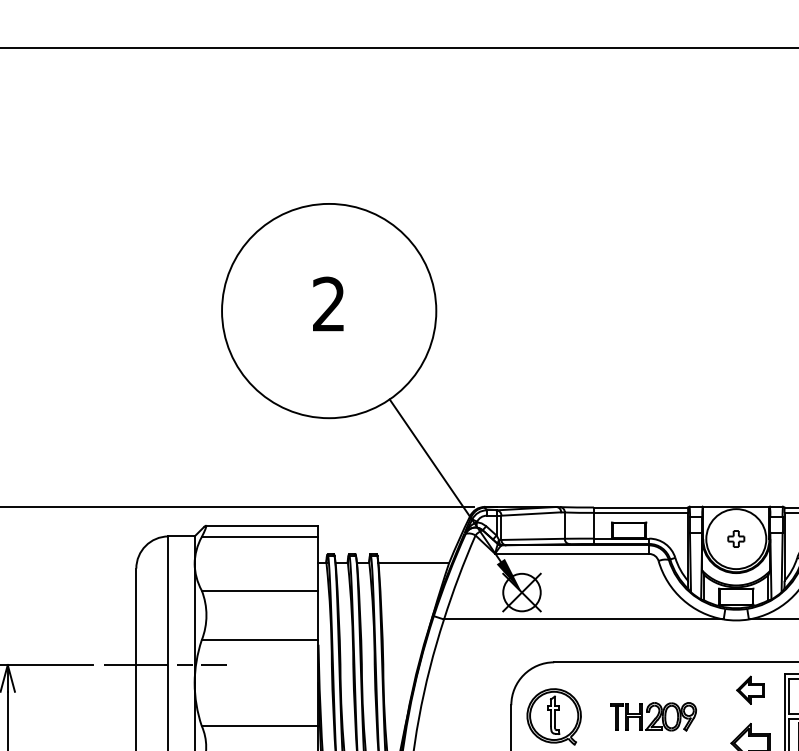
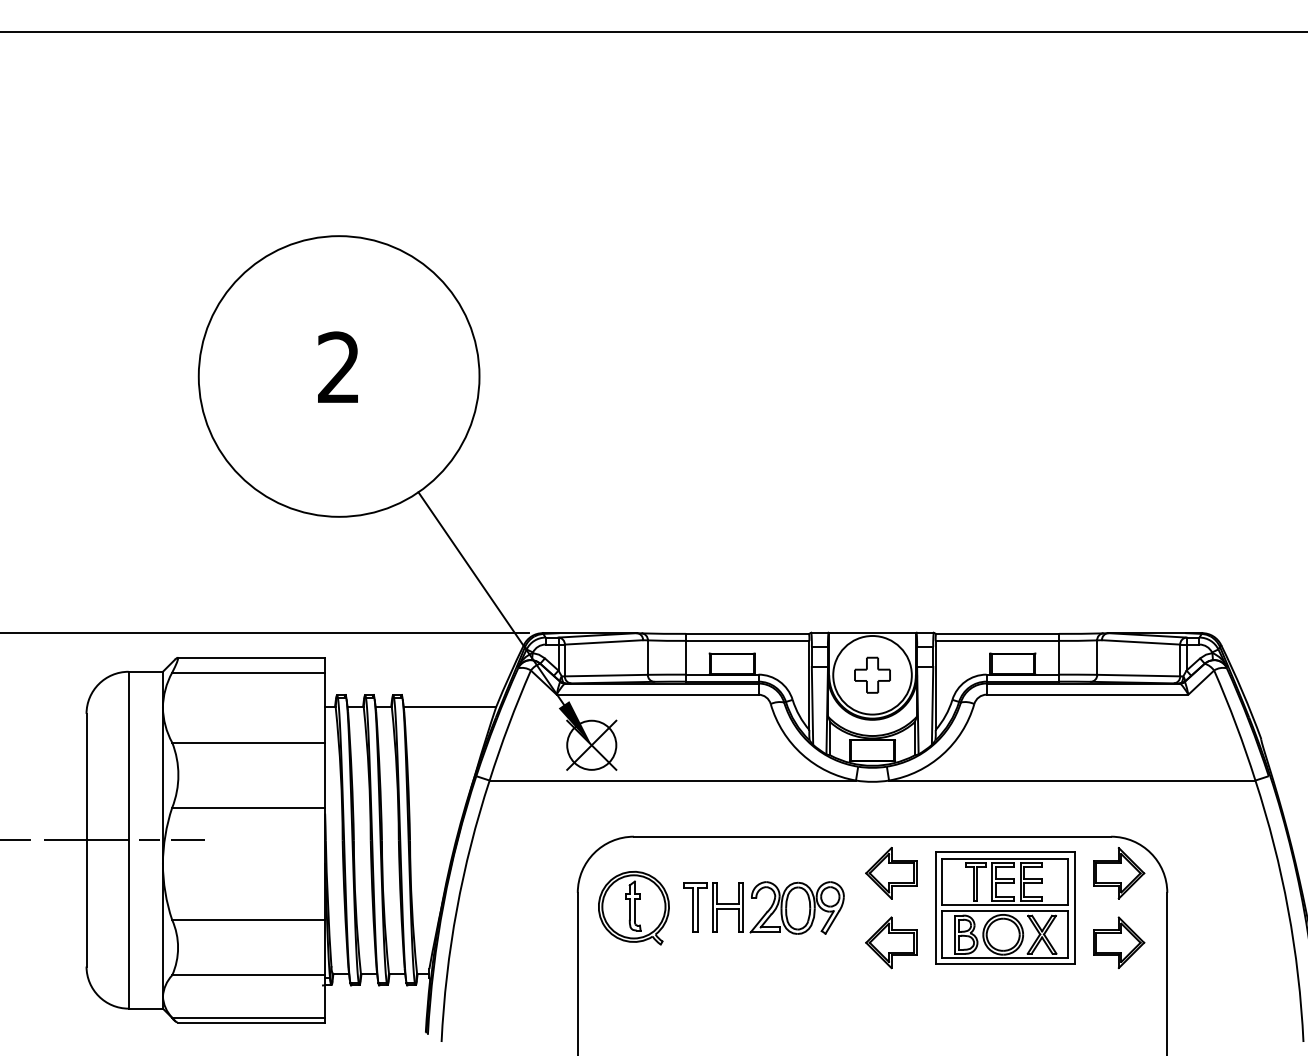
part: (736, 538) -> (872, 674), size x1.67
part: (750, 690) -> (891, 873), size x1.43
part: (653, 716) -> (763, 907), size x1.43

